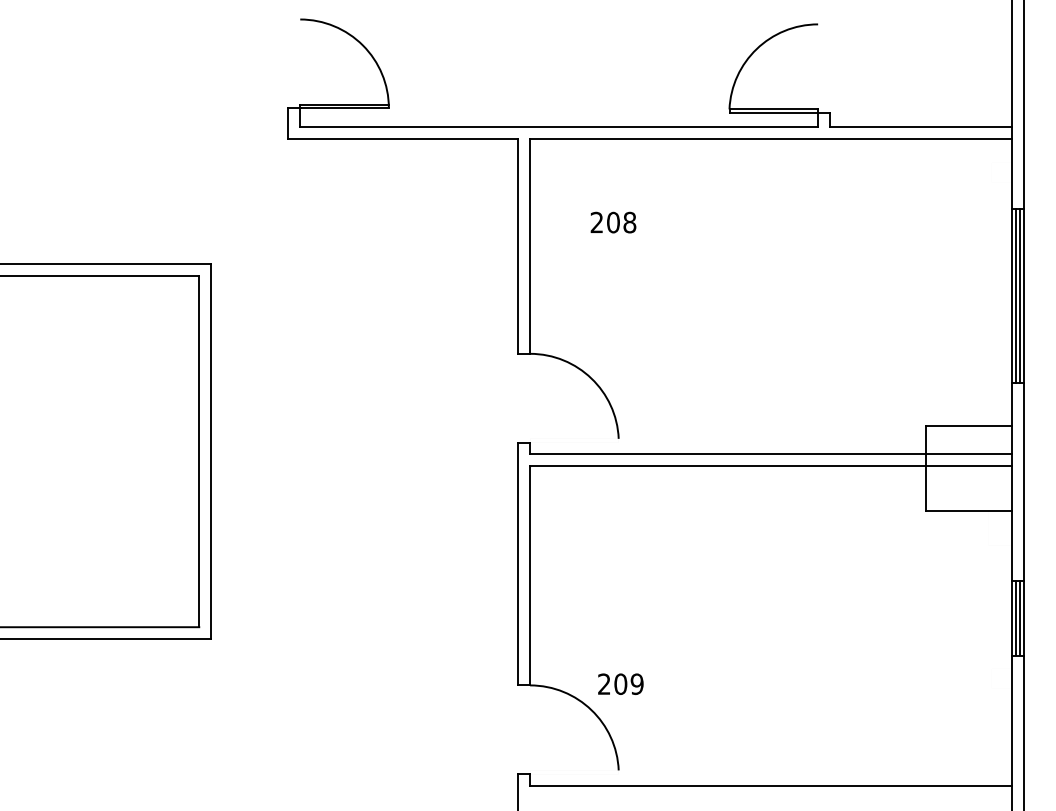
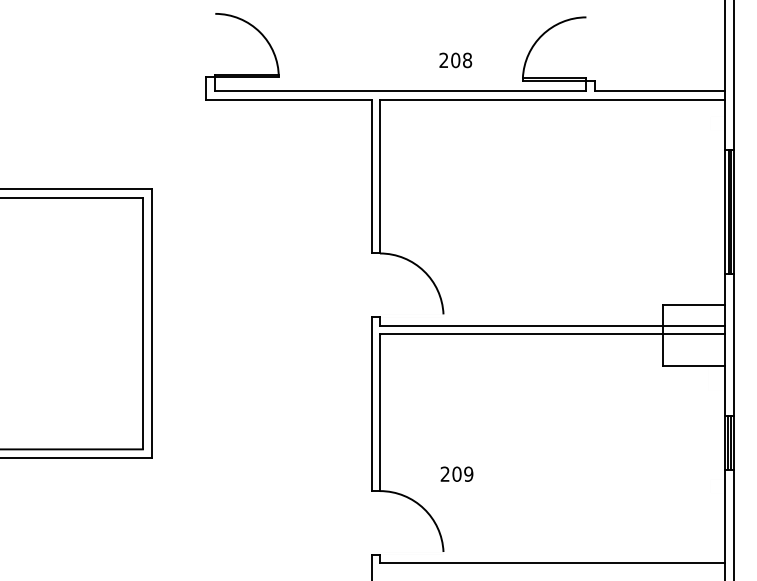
text: (613, 222) -> (455, 60), moved
text: (620, 683) -> (456, 473), moved

